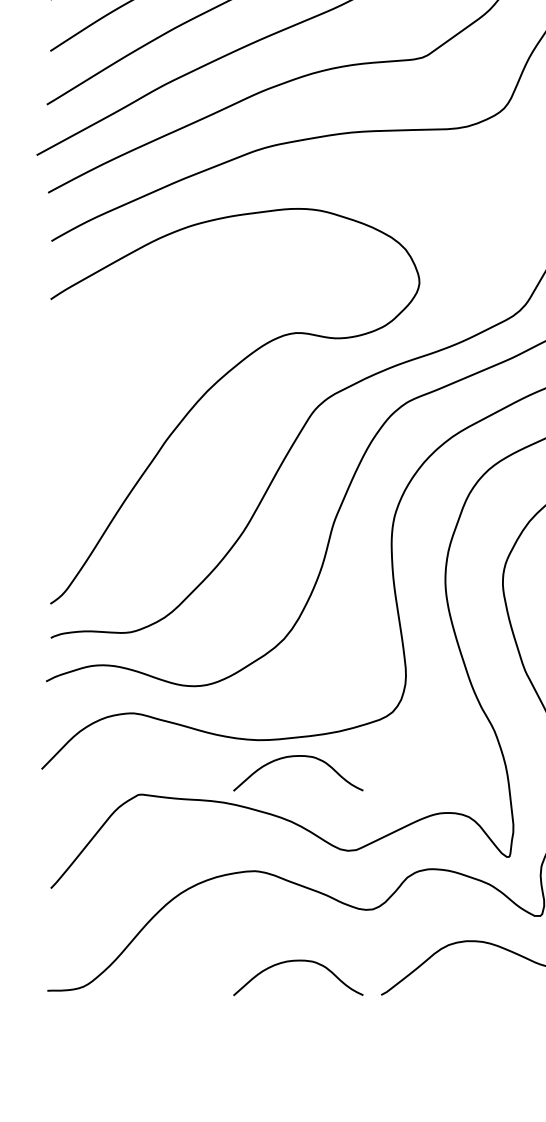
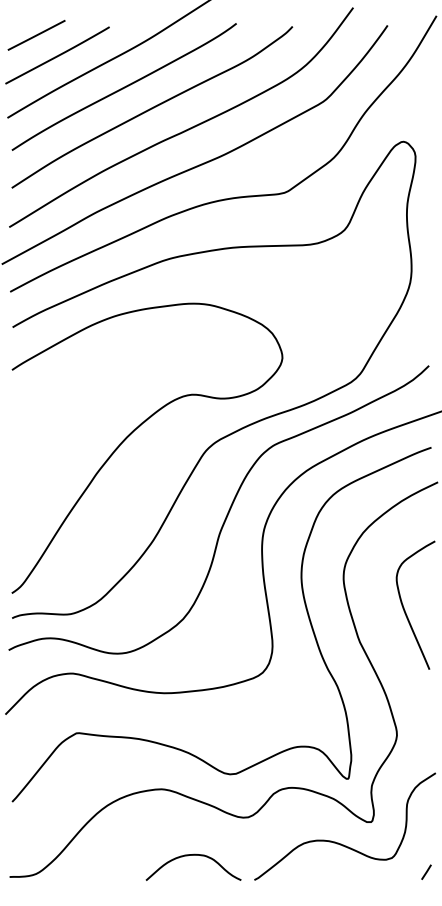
curve: (298, 756) -> (193, 705), removed

